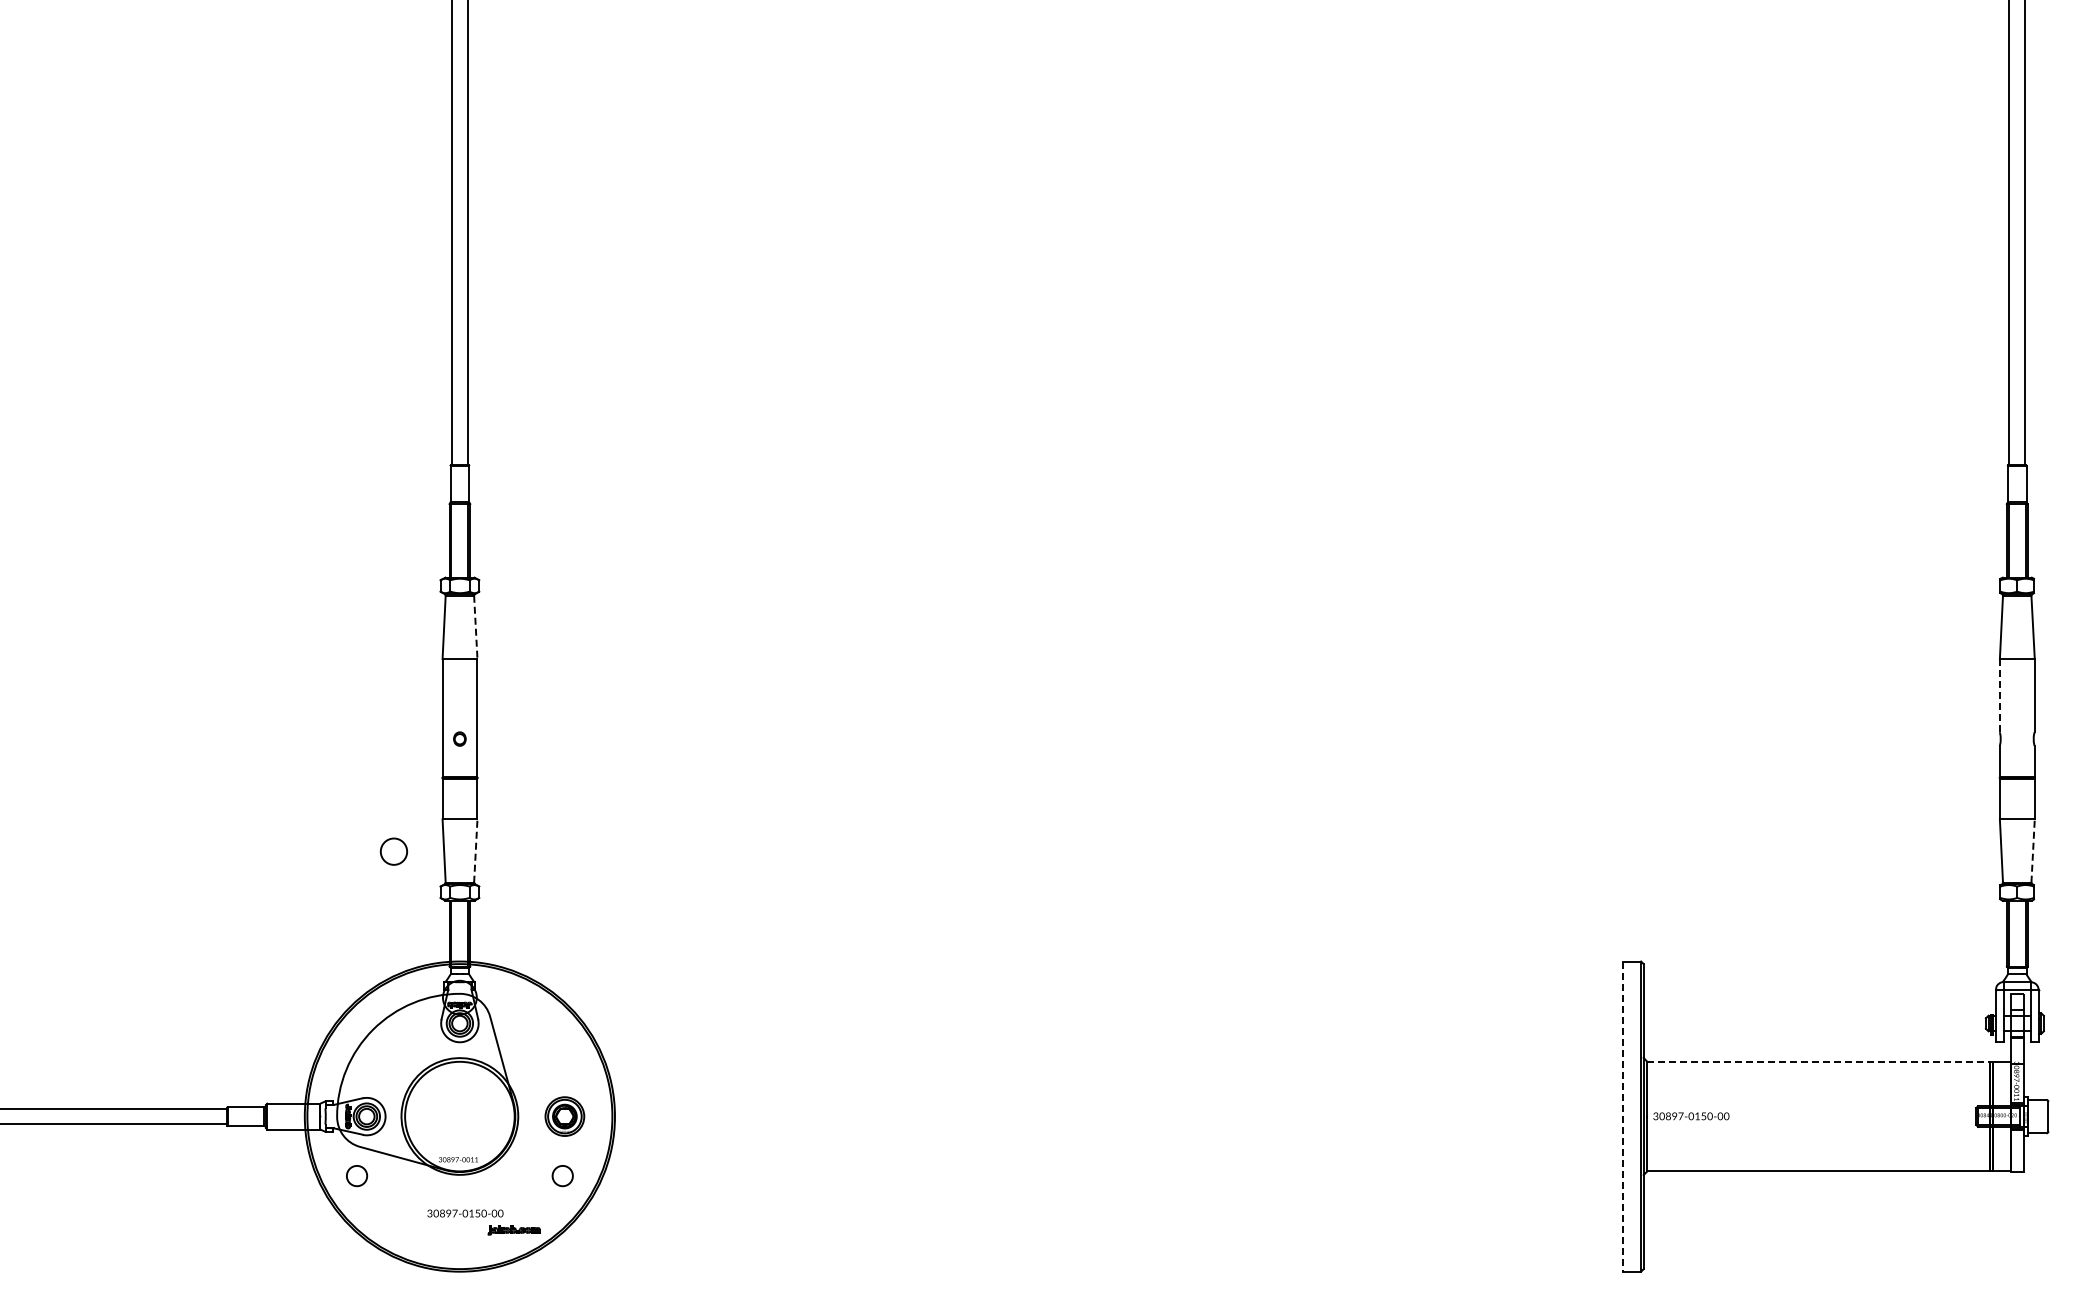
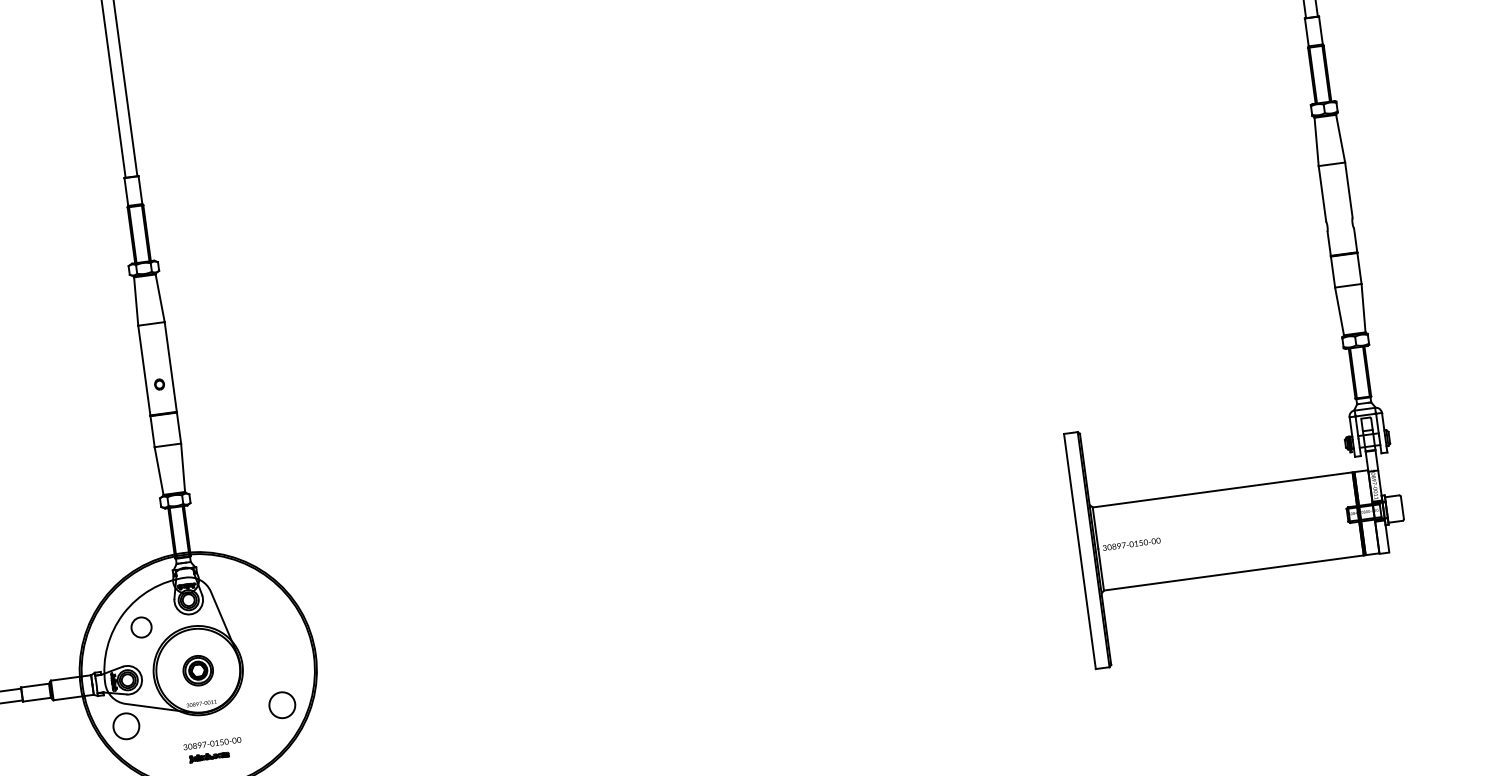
line: (475, 627) -> (159, 298), dashed -> solid
line: (1999, 695) -> (1322, 193), dashed -> solid
circle: (393, 851) -> (141, 627), moved
line: (475, 851) -> (182, 468), dashed -> solid
line: (2033, 851) -> (1363, 308), dashed -> solid
line: (1819, 1061) -> (1223, 489), dashed -> solid
part: (564, 1116) -> (197, 670), moved
line: (1623, 1117) -> (1080, 552), dashed -> solid
circle: (356, 1175) -> (125, 725), size x1.67
circle: (562, 1175) -> (282, 704), size x1.67
part: (513, 1230) -> (208, 757), moved

